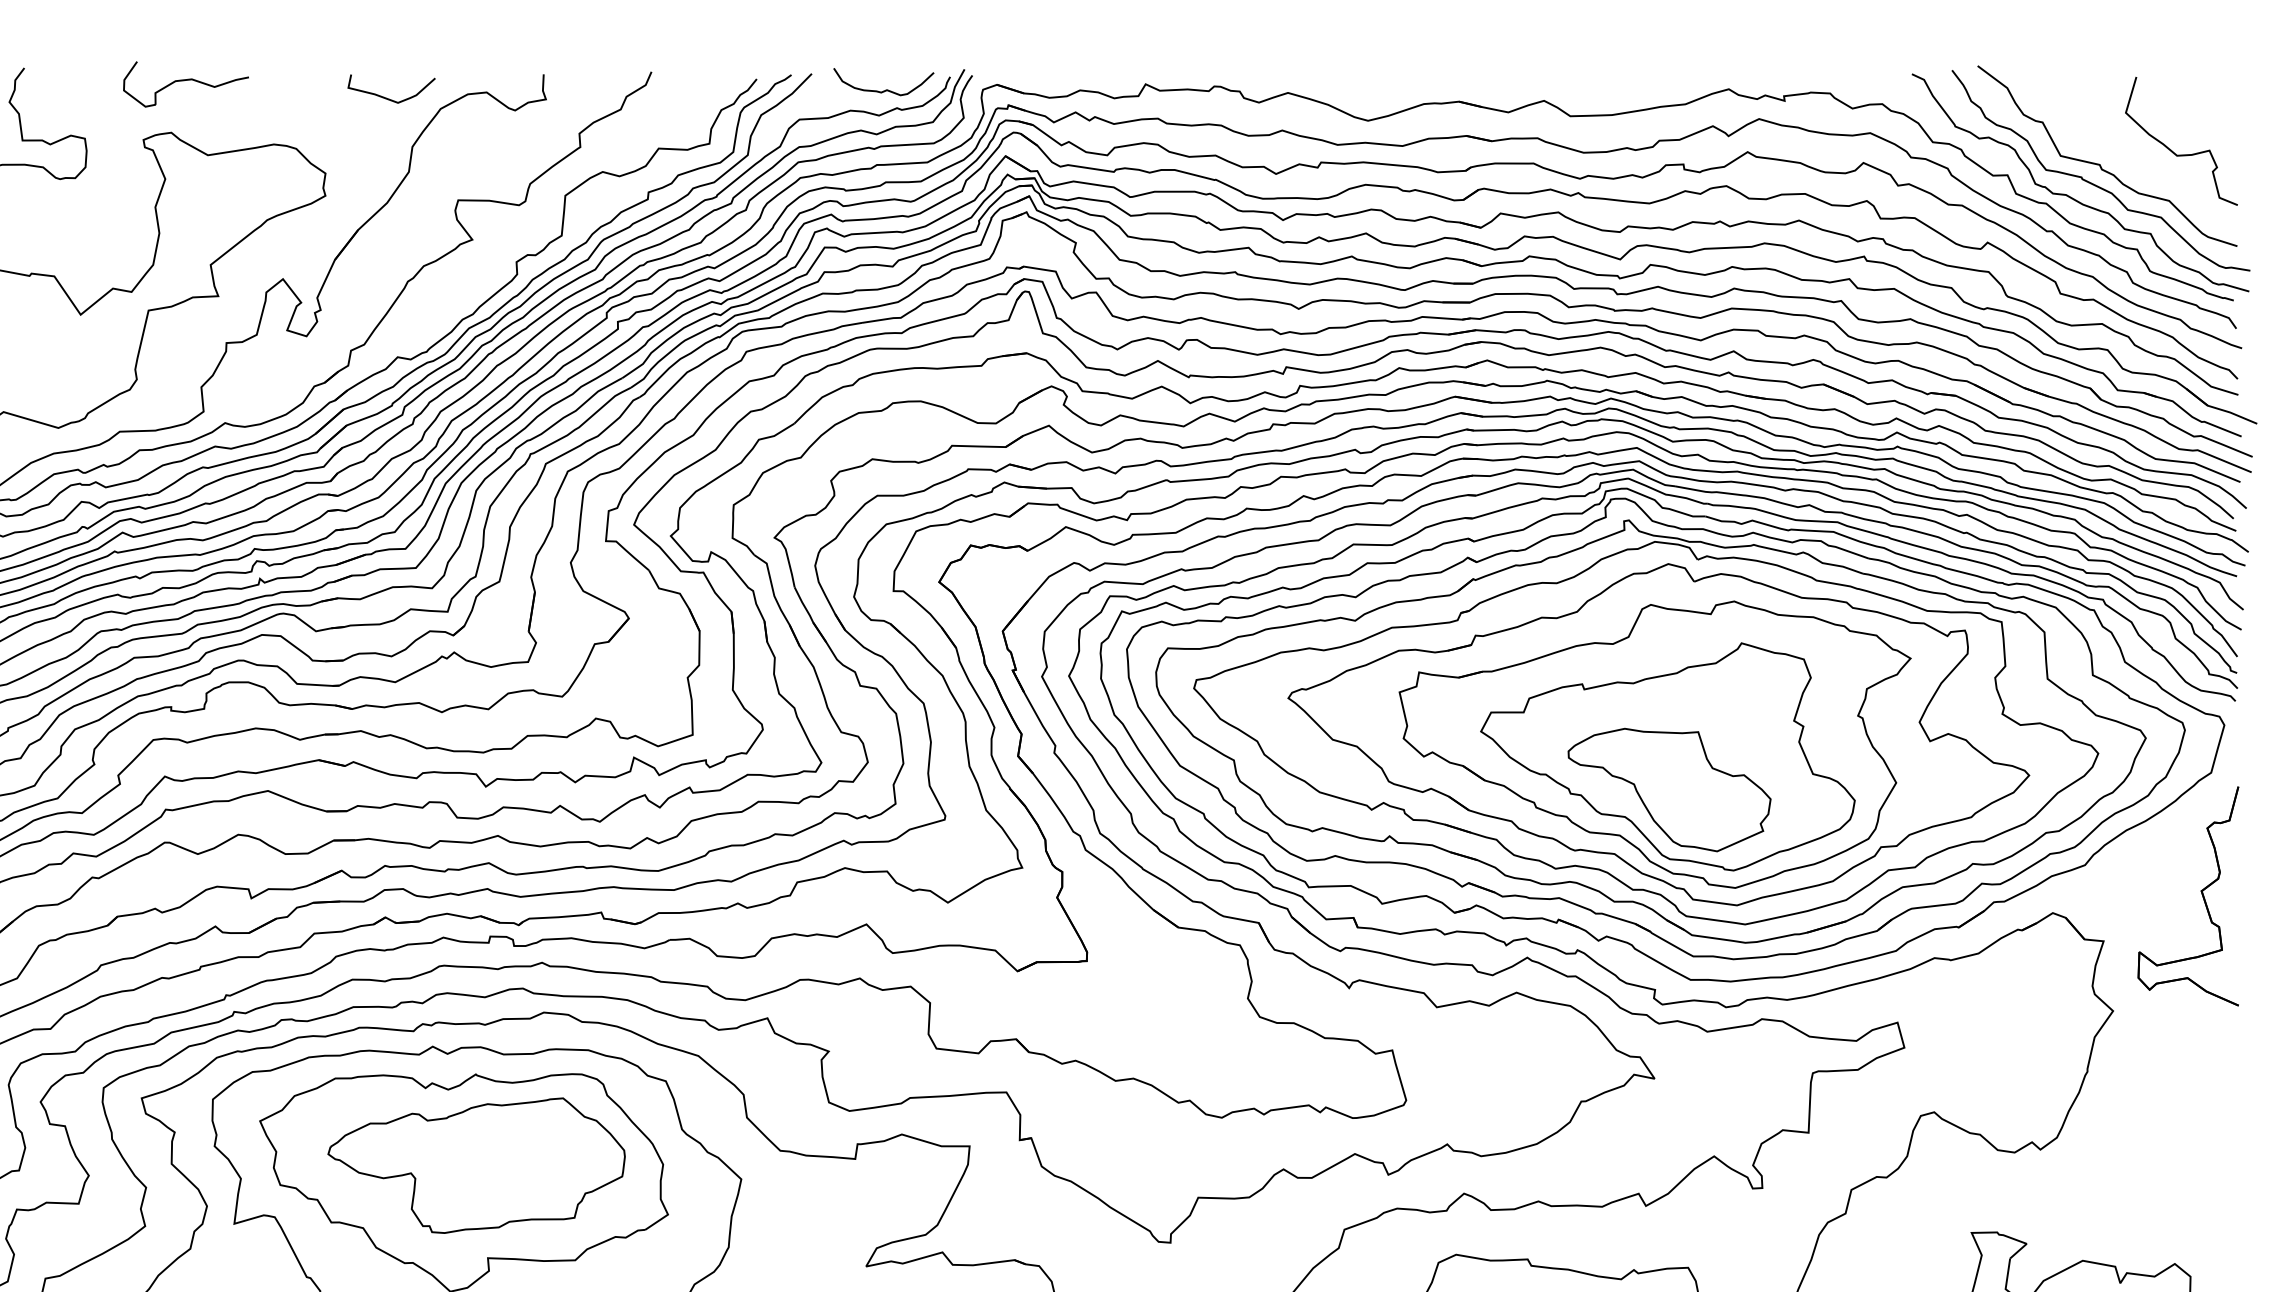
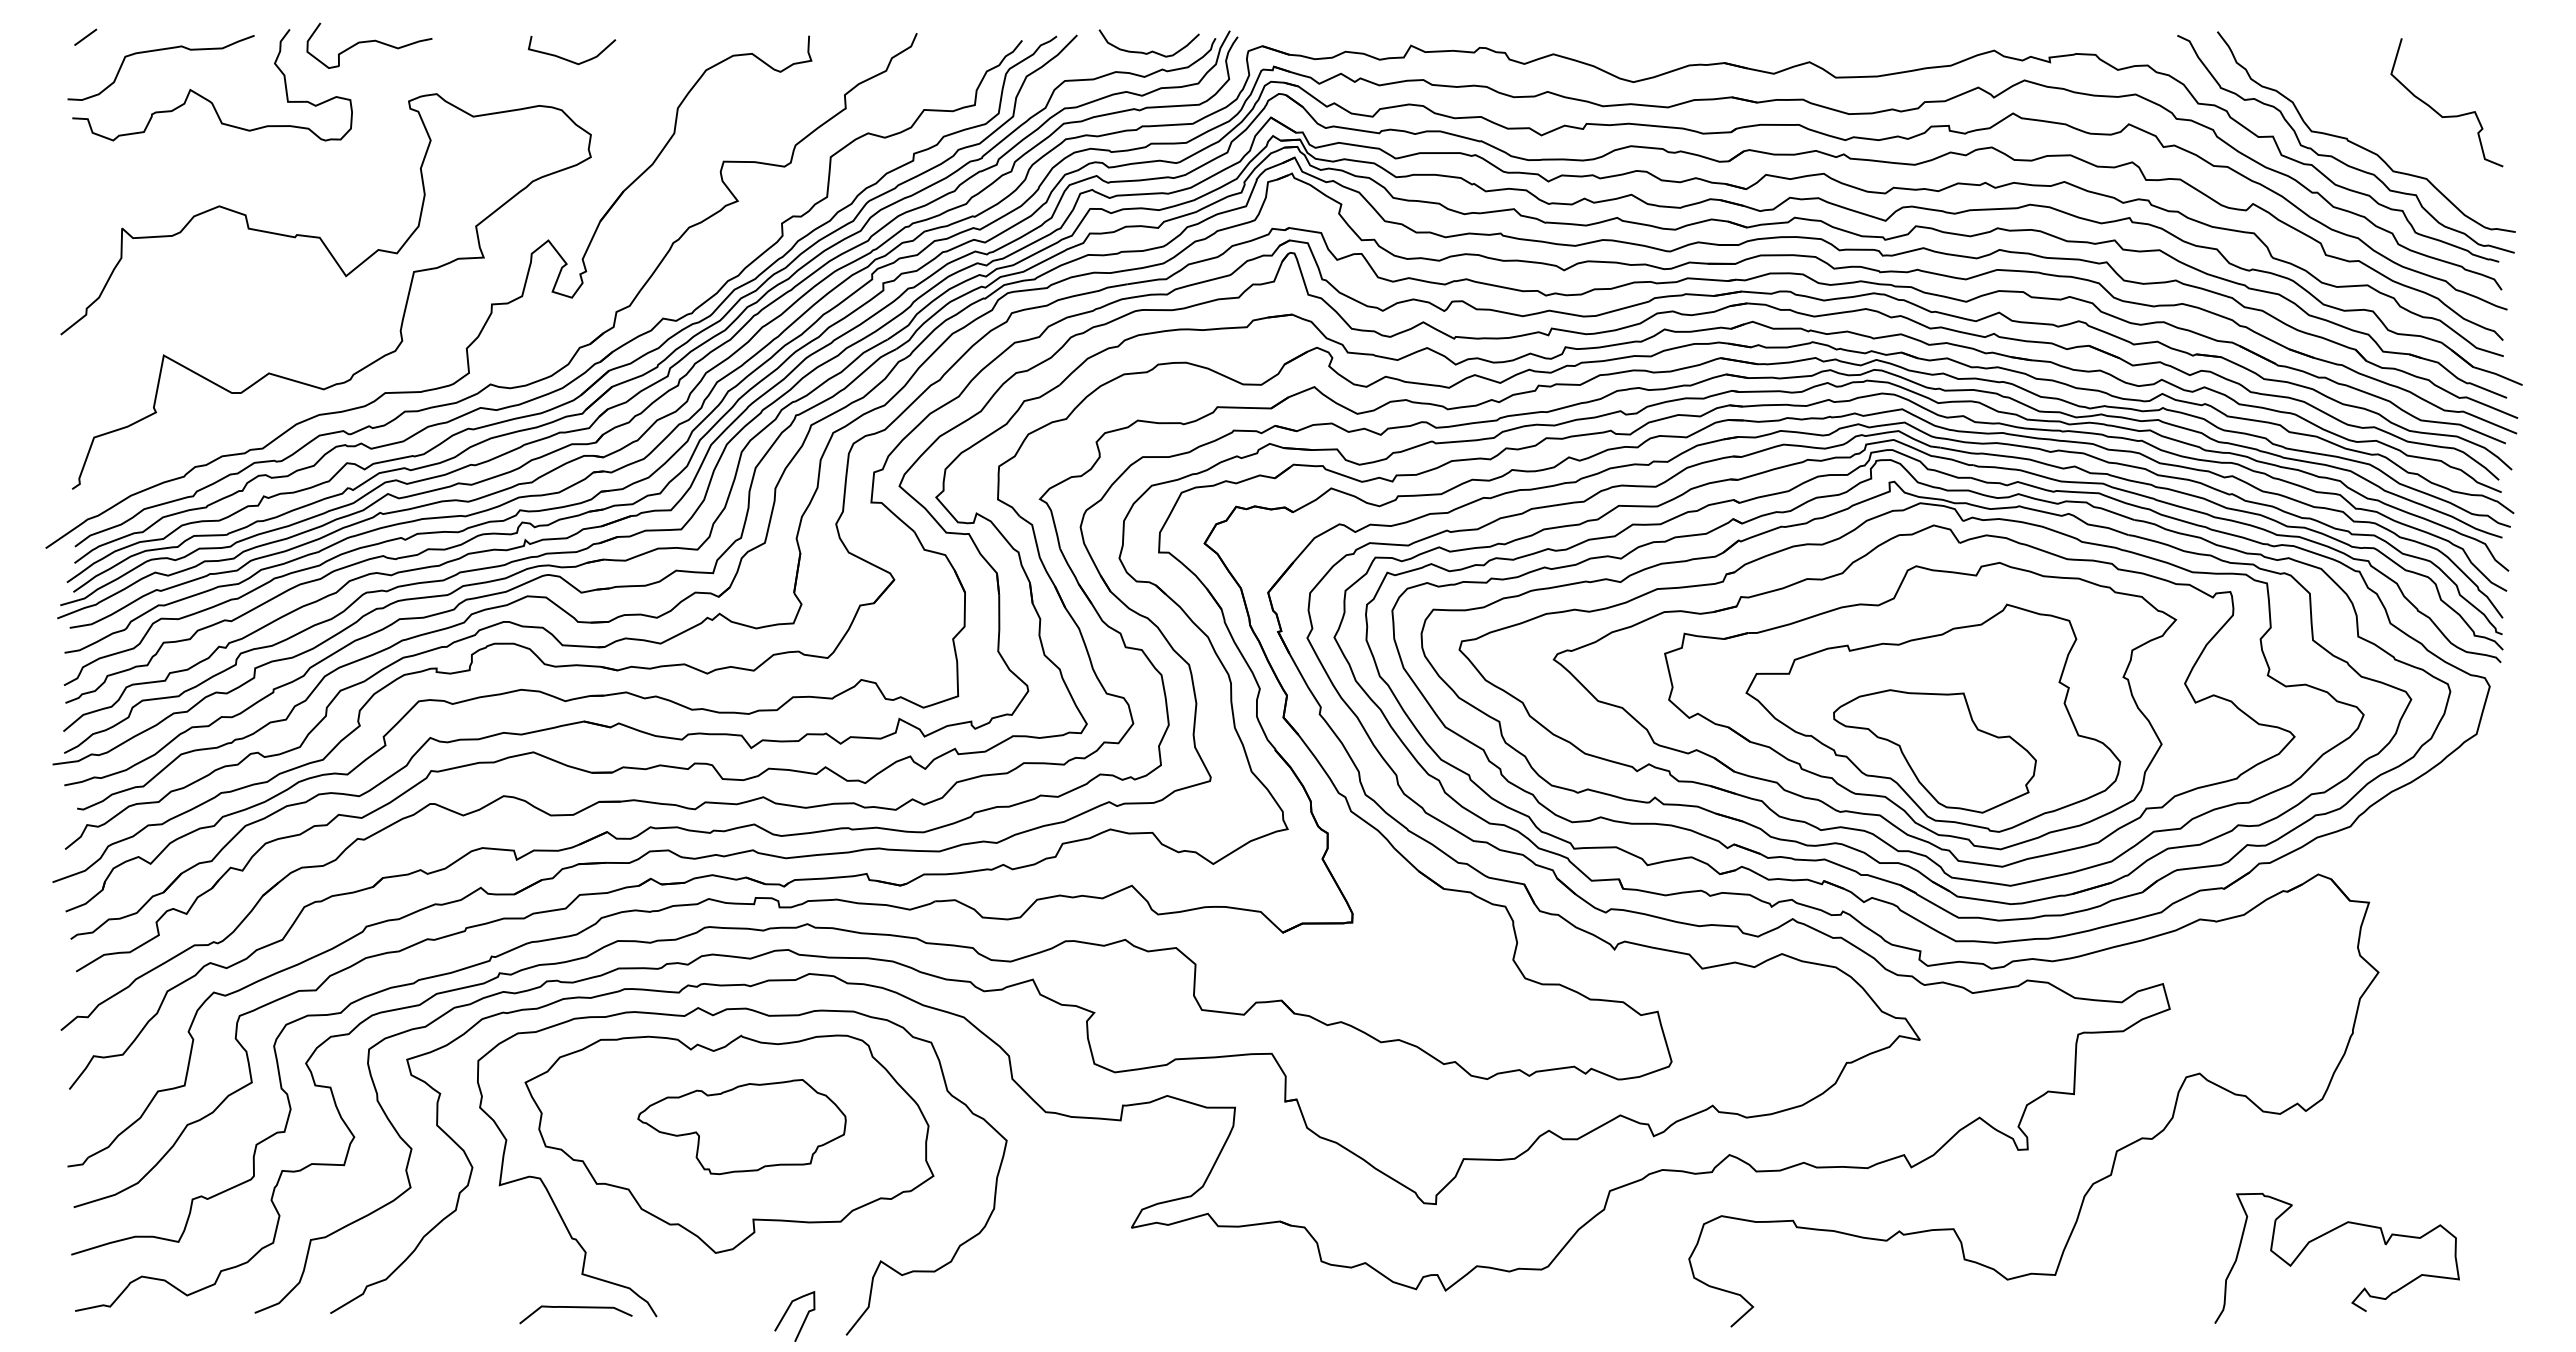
curve: (186, 81) -> (369, 42), moved
curve: (386, 97) -> (566, 58), moved
curve: (2100, 164) -> (2365, 125), removed
part: (2201, 893) -> (2466, 854), removed
part: (476, 1165) -> (741, 1126), size x0.7

